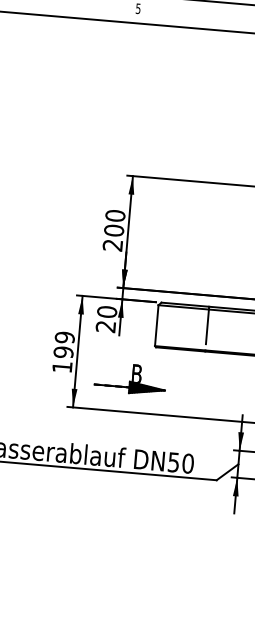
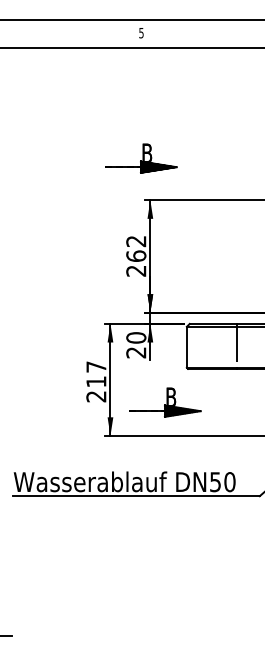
part: (127, 133) -> (141, 158), added
text: (115, 222) -> (136, 248), 200 -> 262
text: (63, 352) -> (96, 381), 199 -> 217

